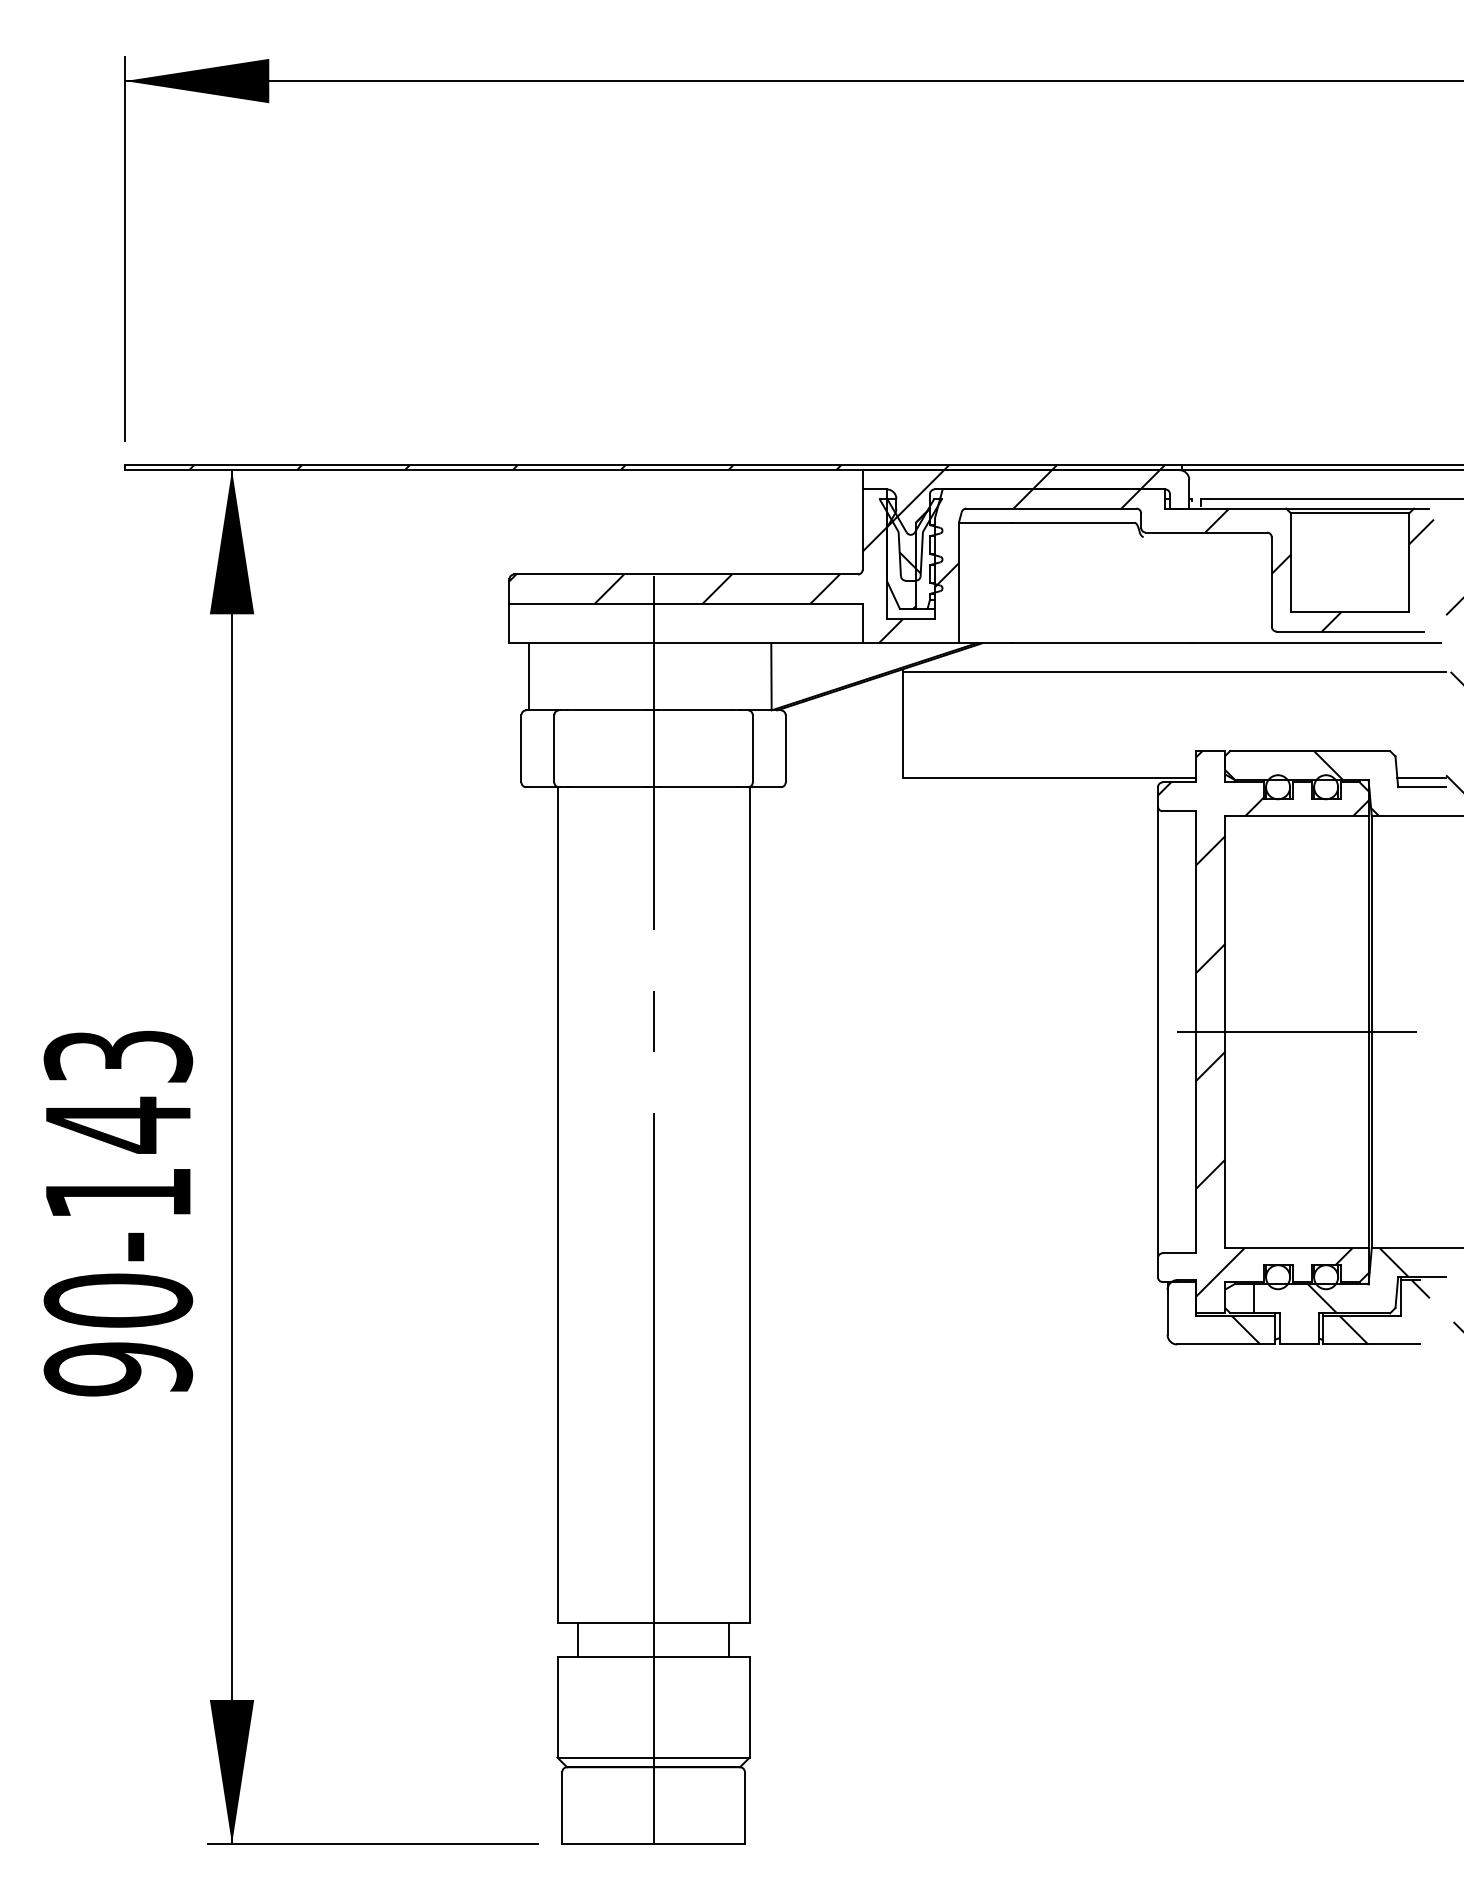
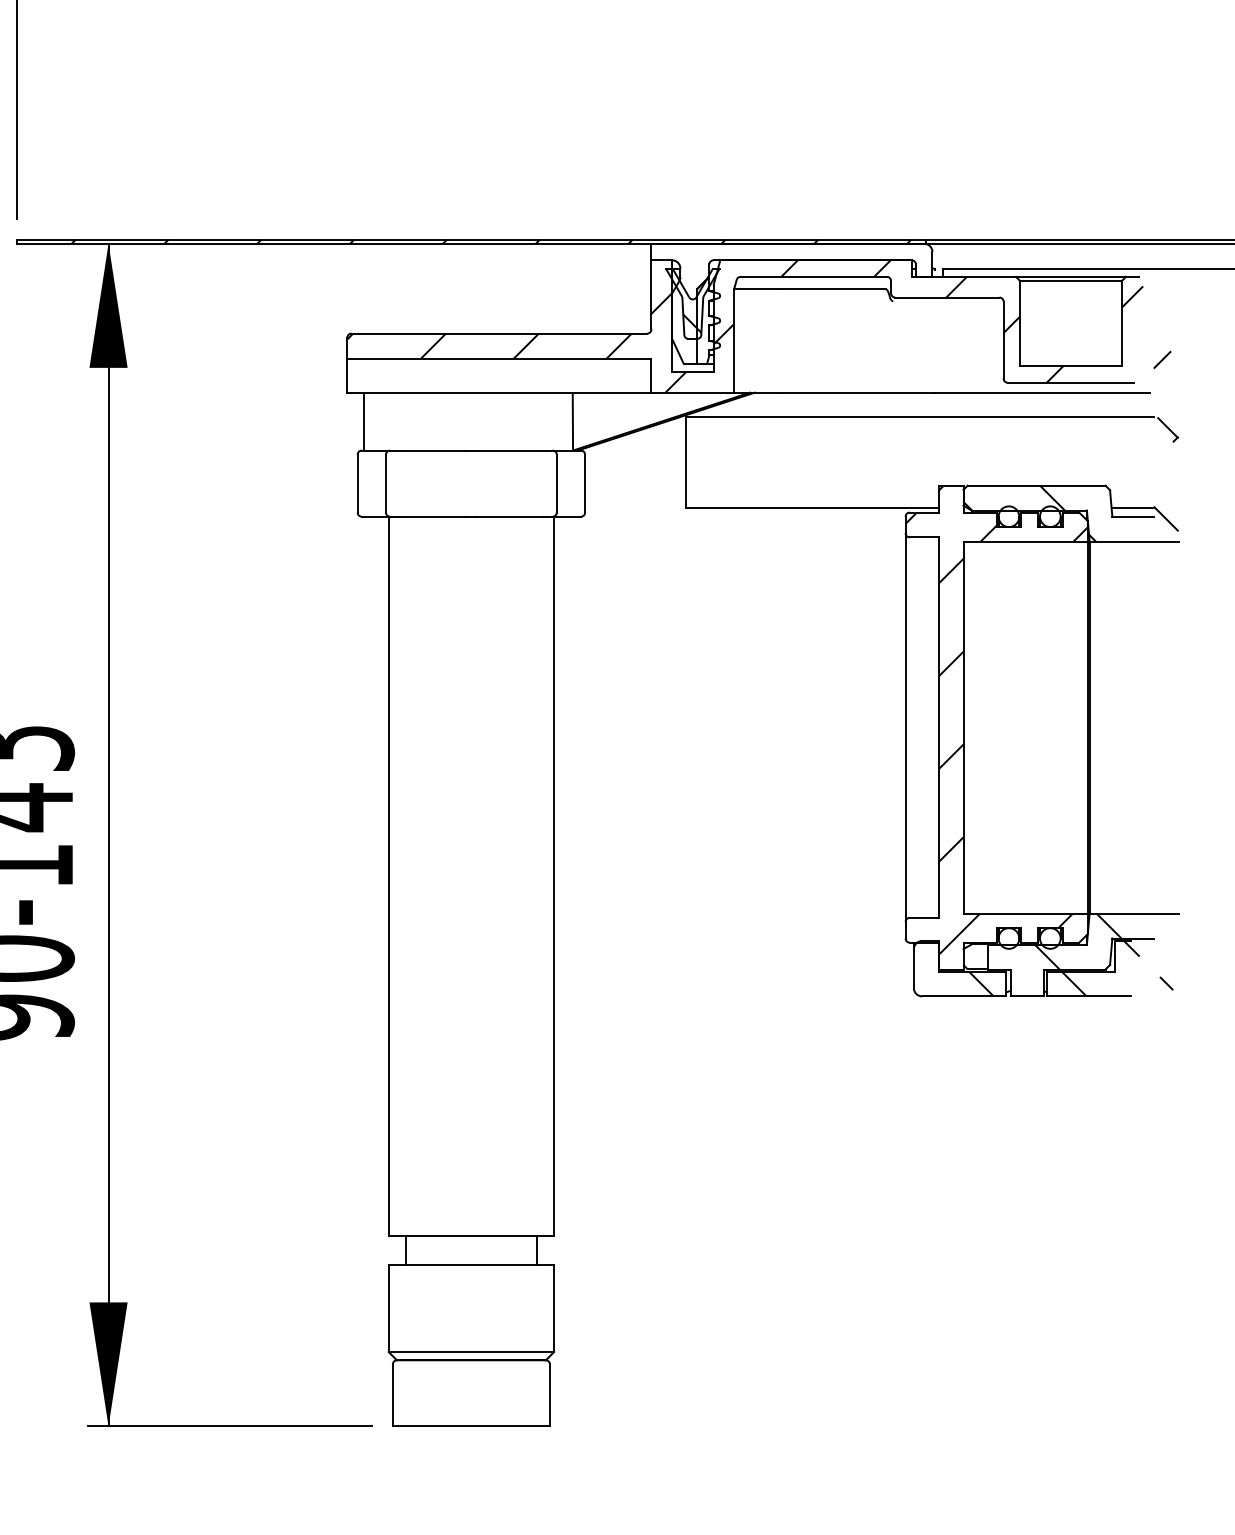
hatch: (1023, 539) -> (789, 303), removed
line: (1297, 1032) -> (1025, 727), removed
line: (653, 1209) -> (471, 880), removed

